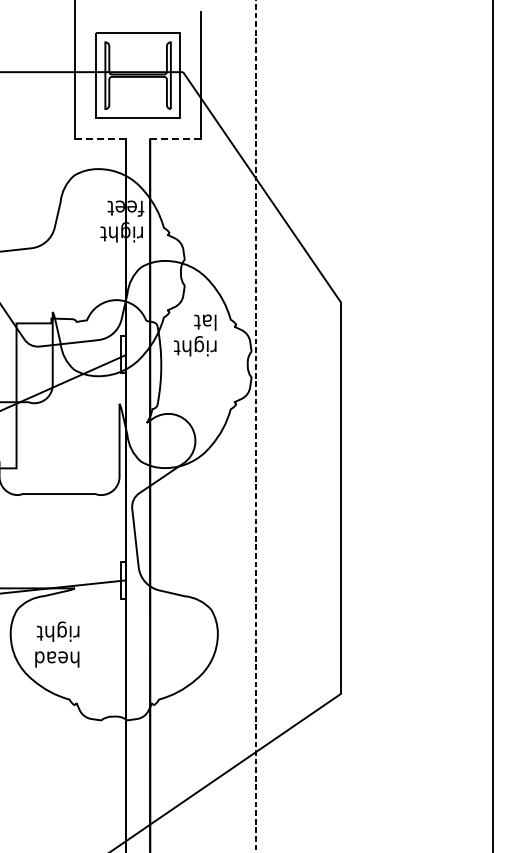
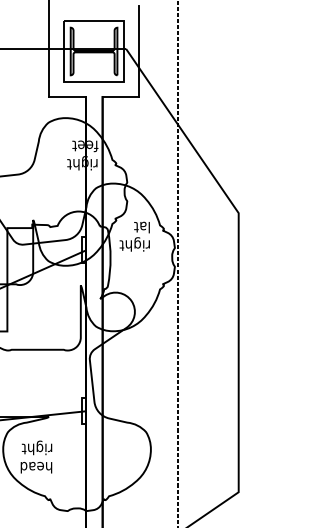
line: (100, 139) -> (67, 97), dashed -> solid
line: (175, 139) -> (120, 97), dashed -> solid

